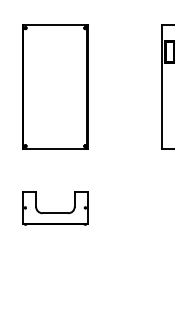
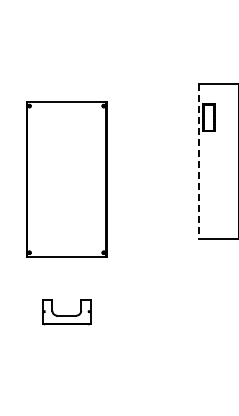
part: (55, 87) -> (66, 179), moved
line: (161, 87) -> (198, 161), solid -> dashed
part: (55, 207) -> (66, 311), size x0.6

